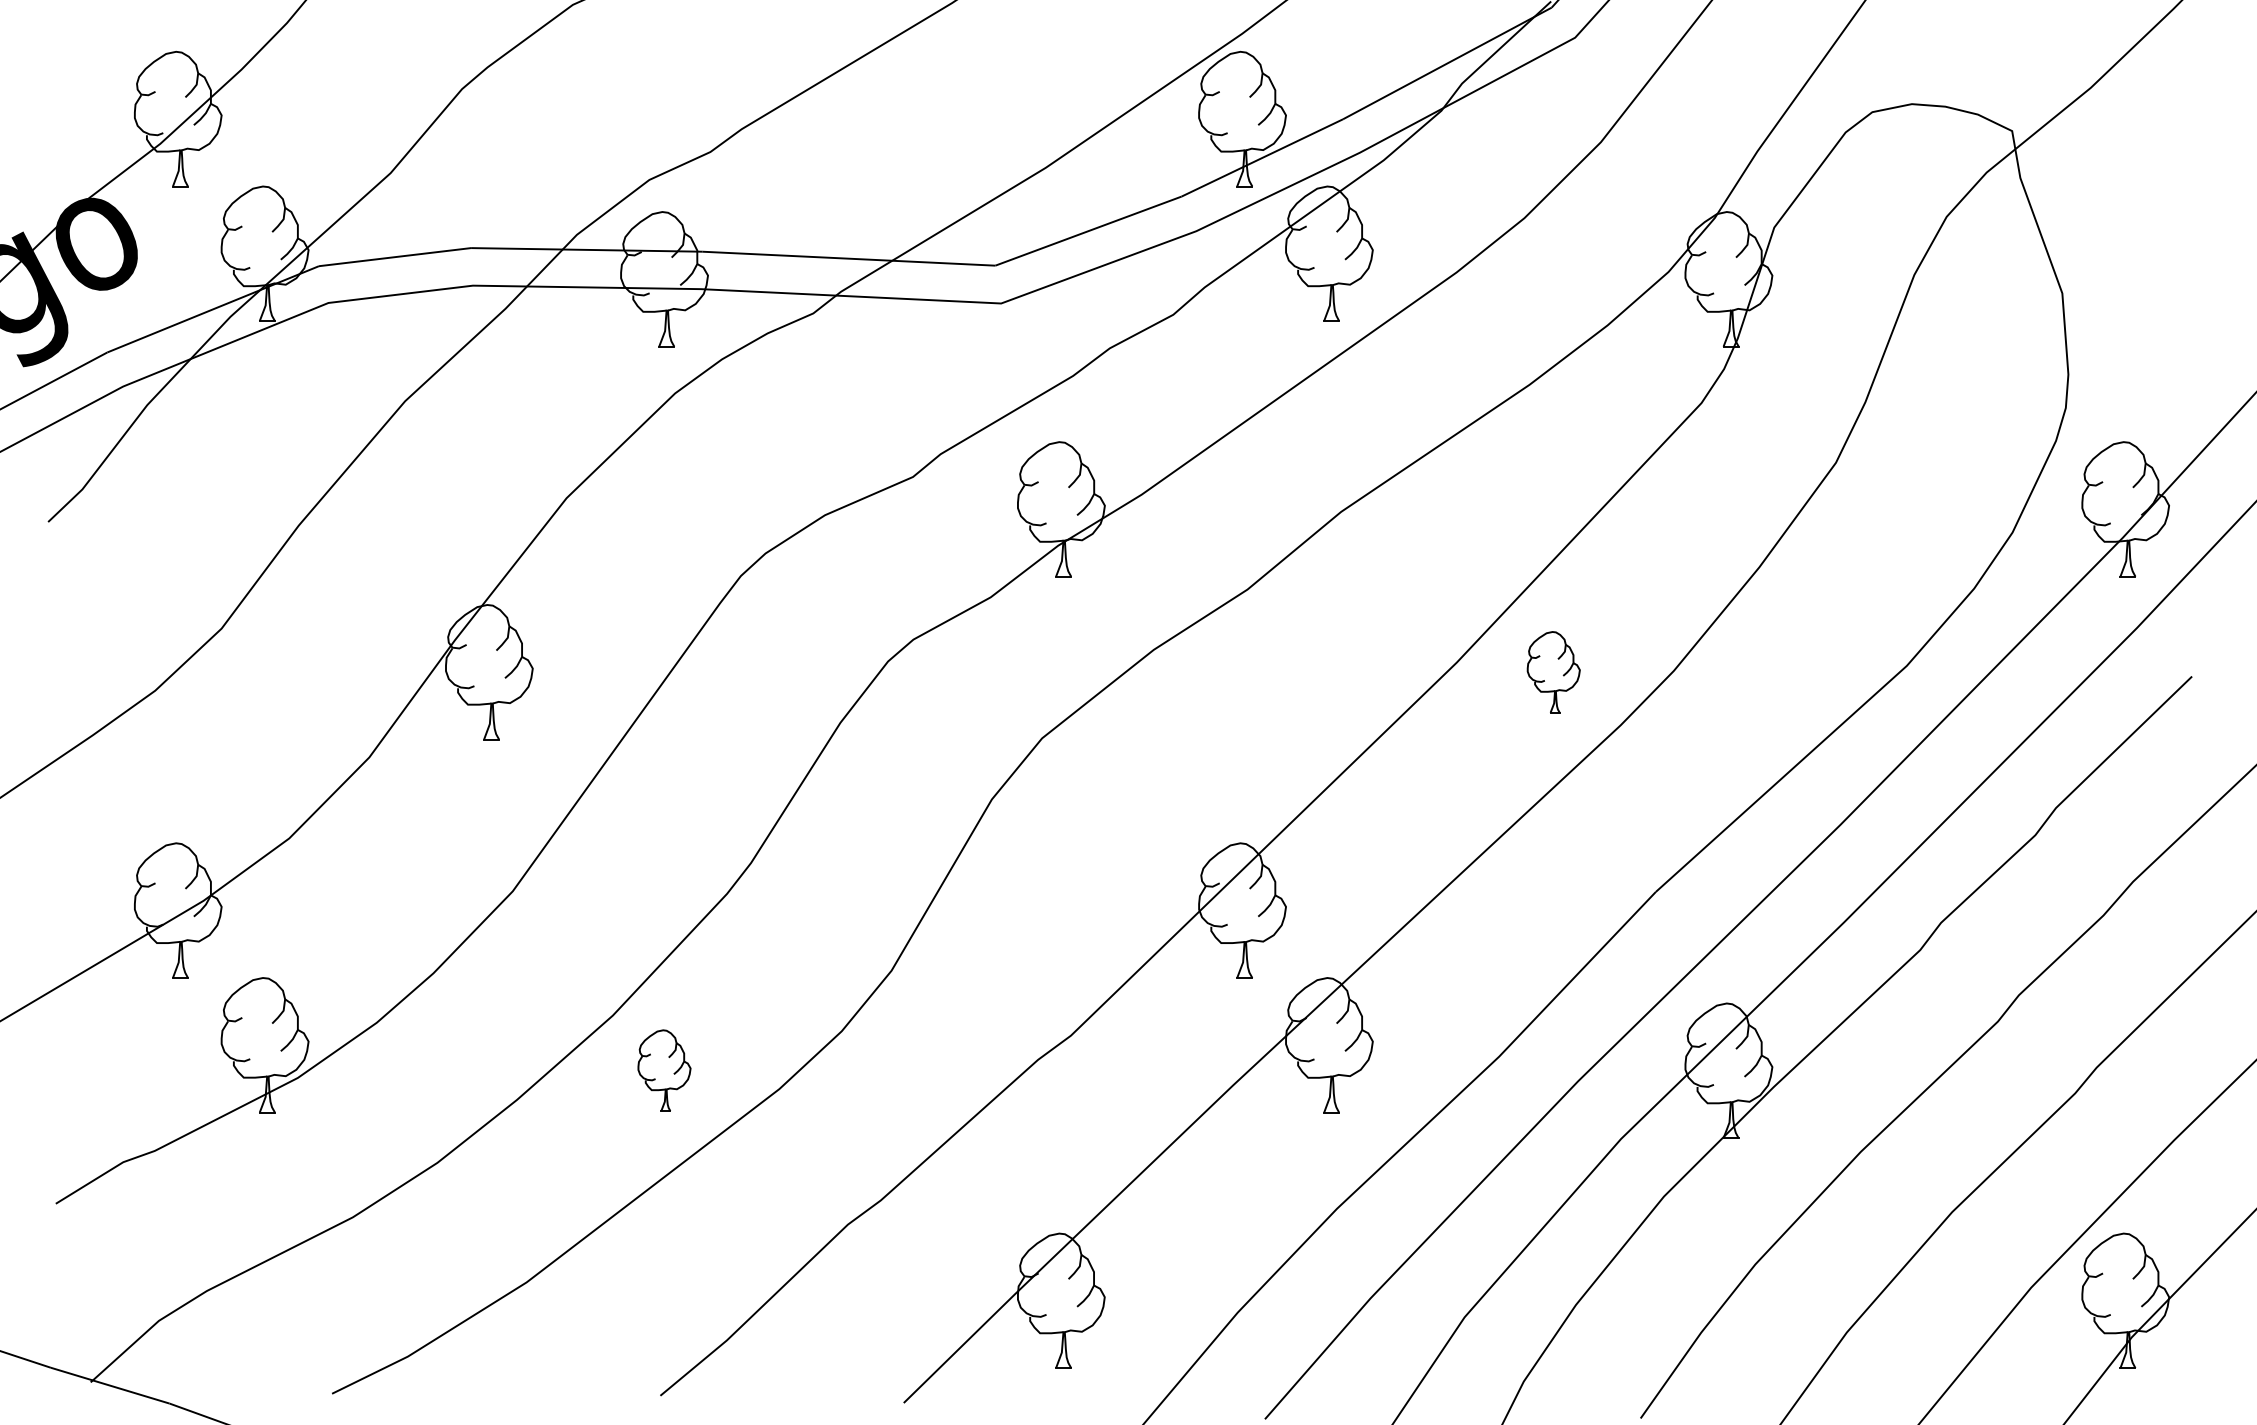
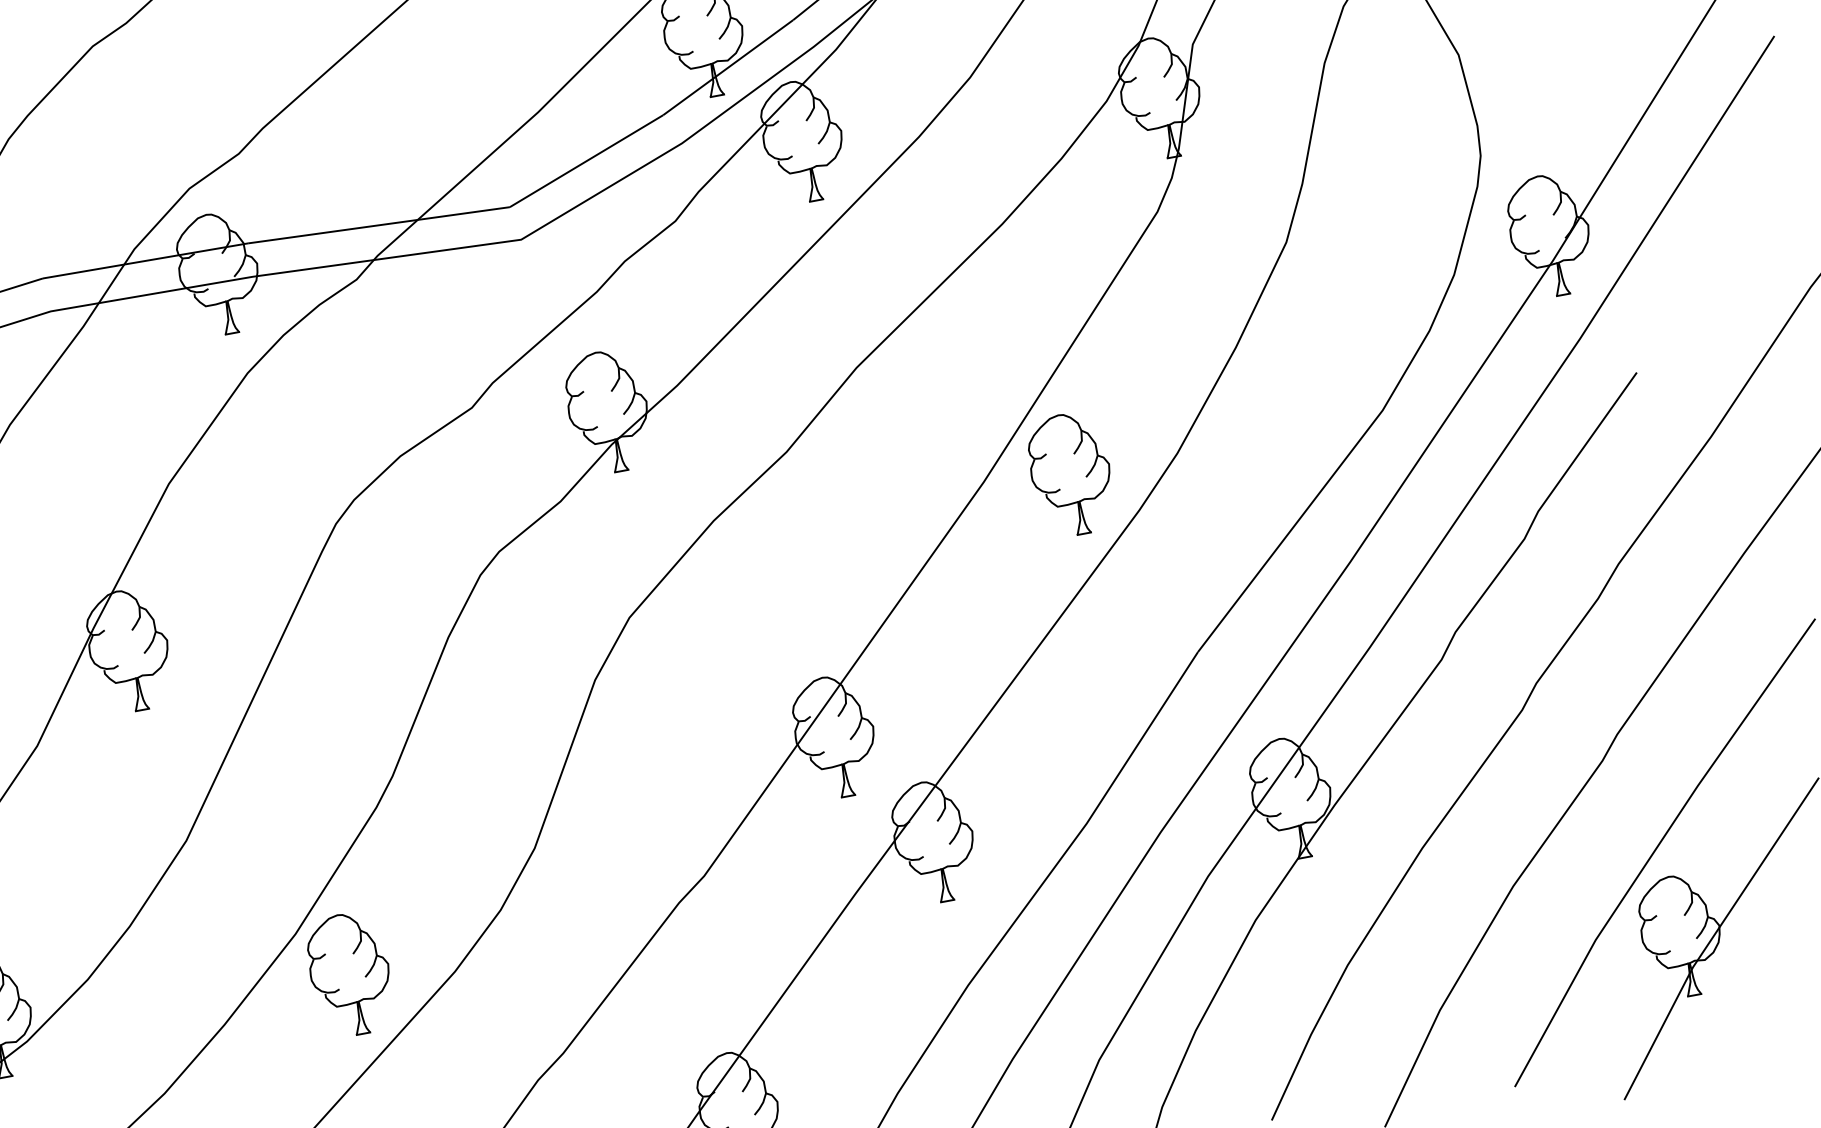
part: (1553, 672) -> (1071, 474), size x1.67
part: (664, 1070) -> (350, 974), size x1.67

